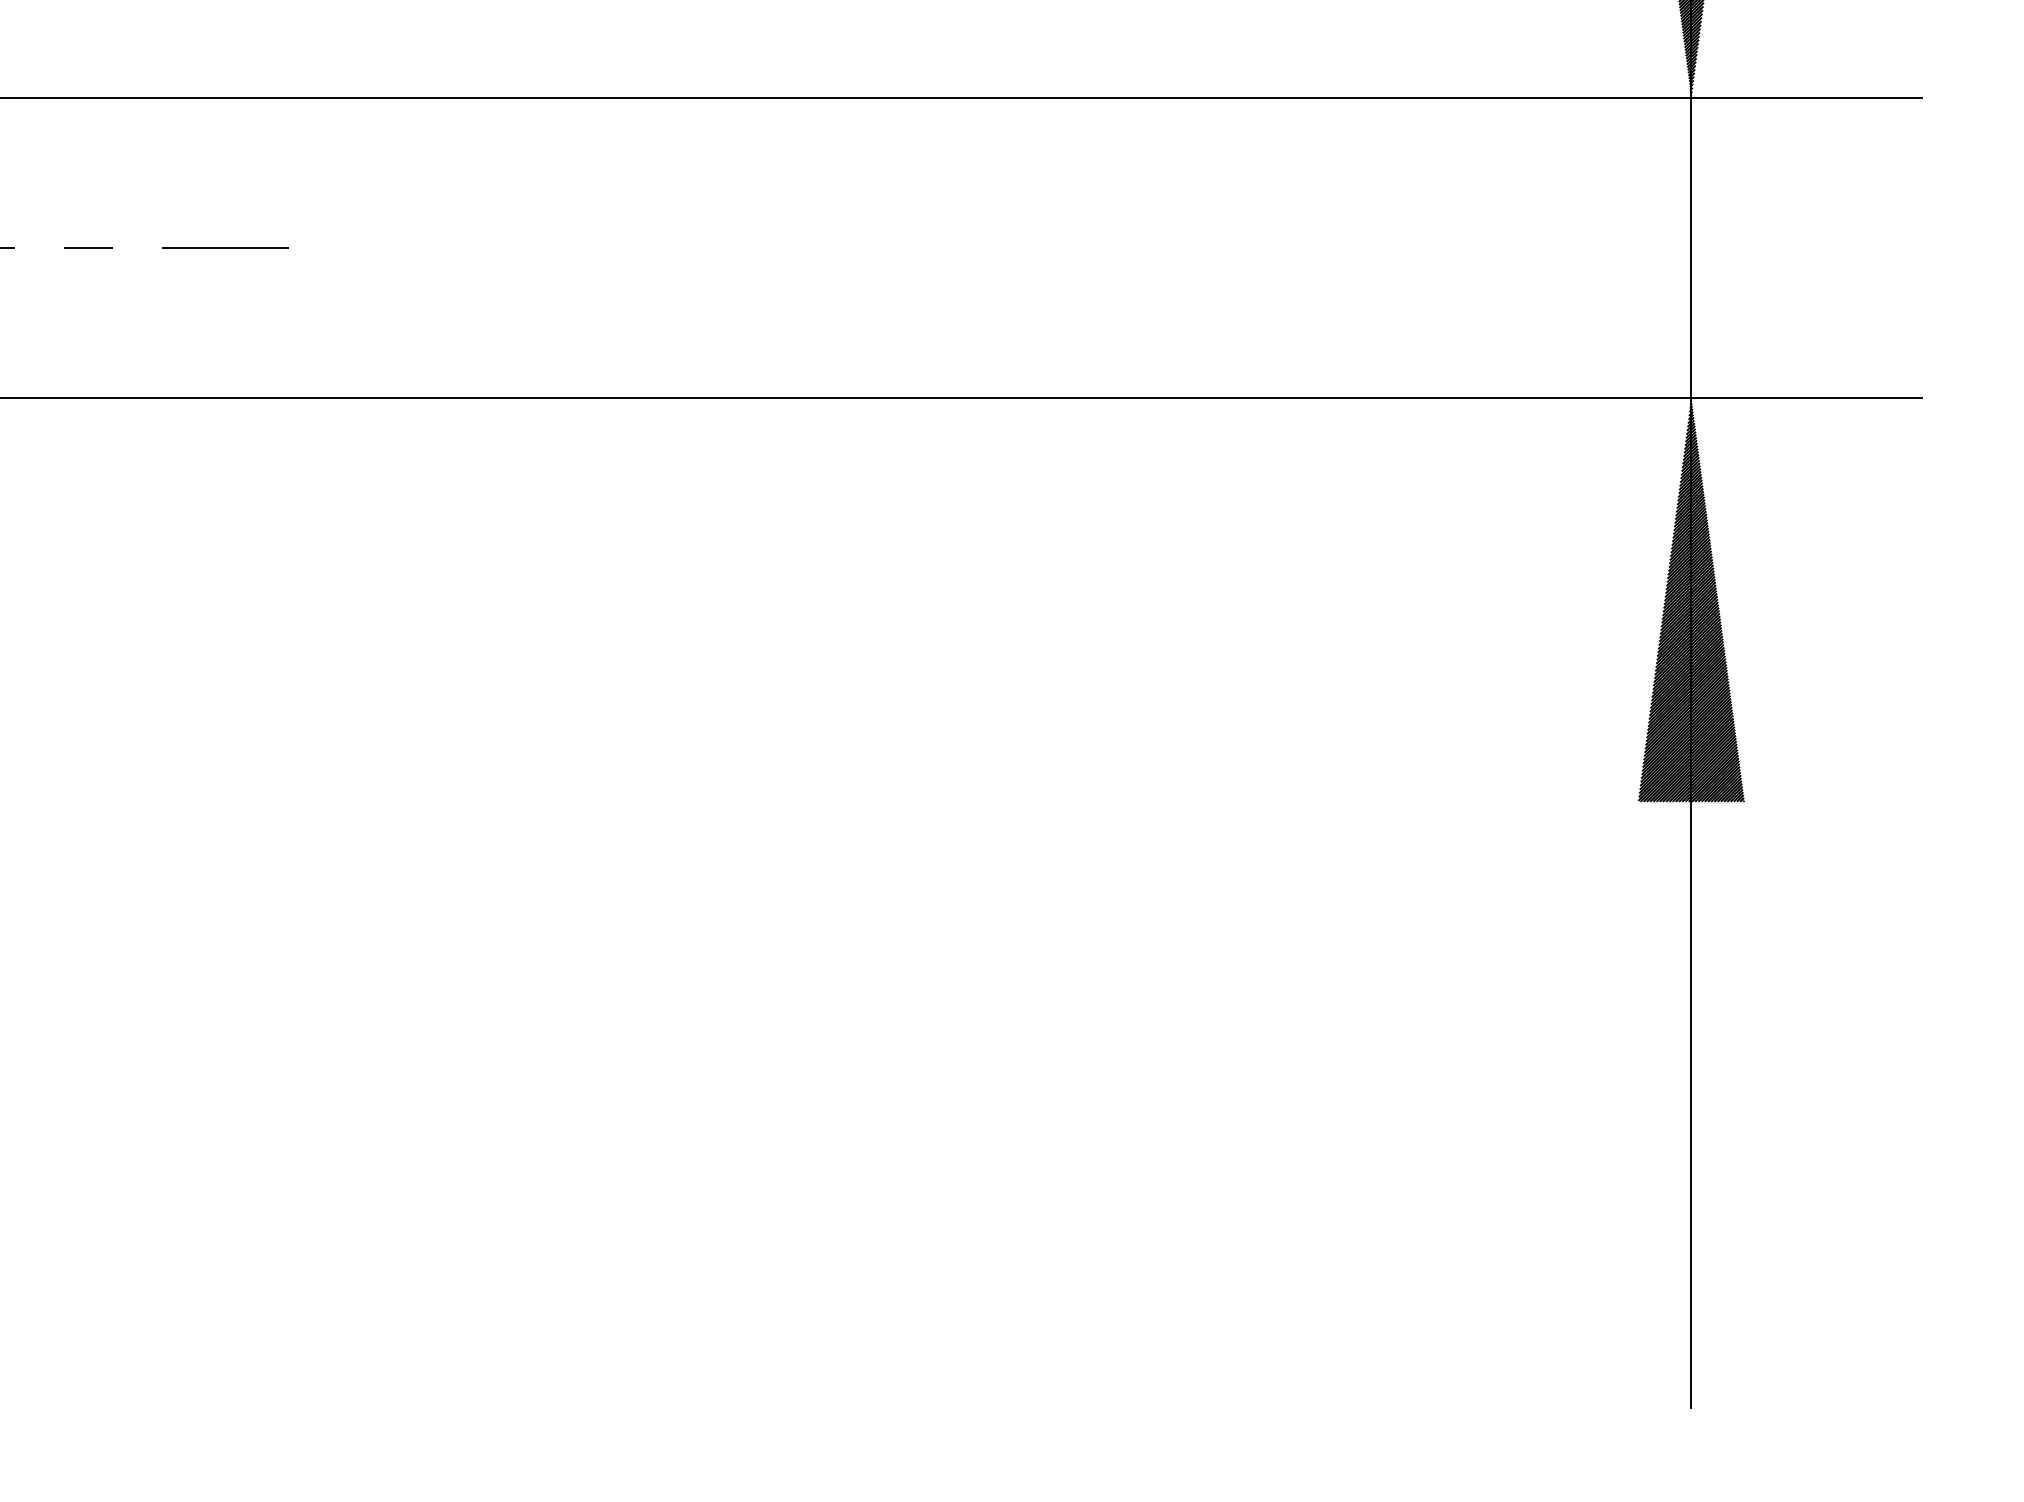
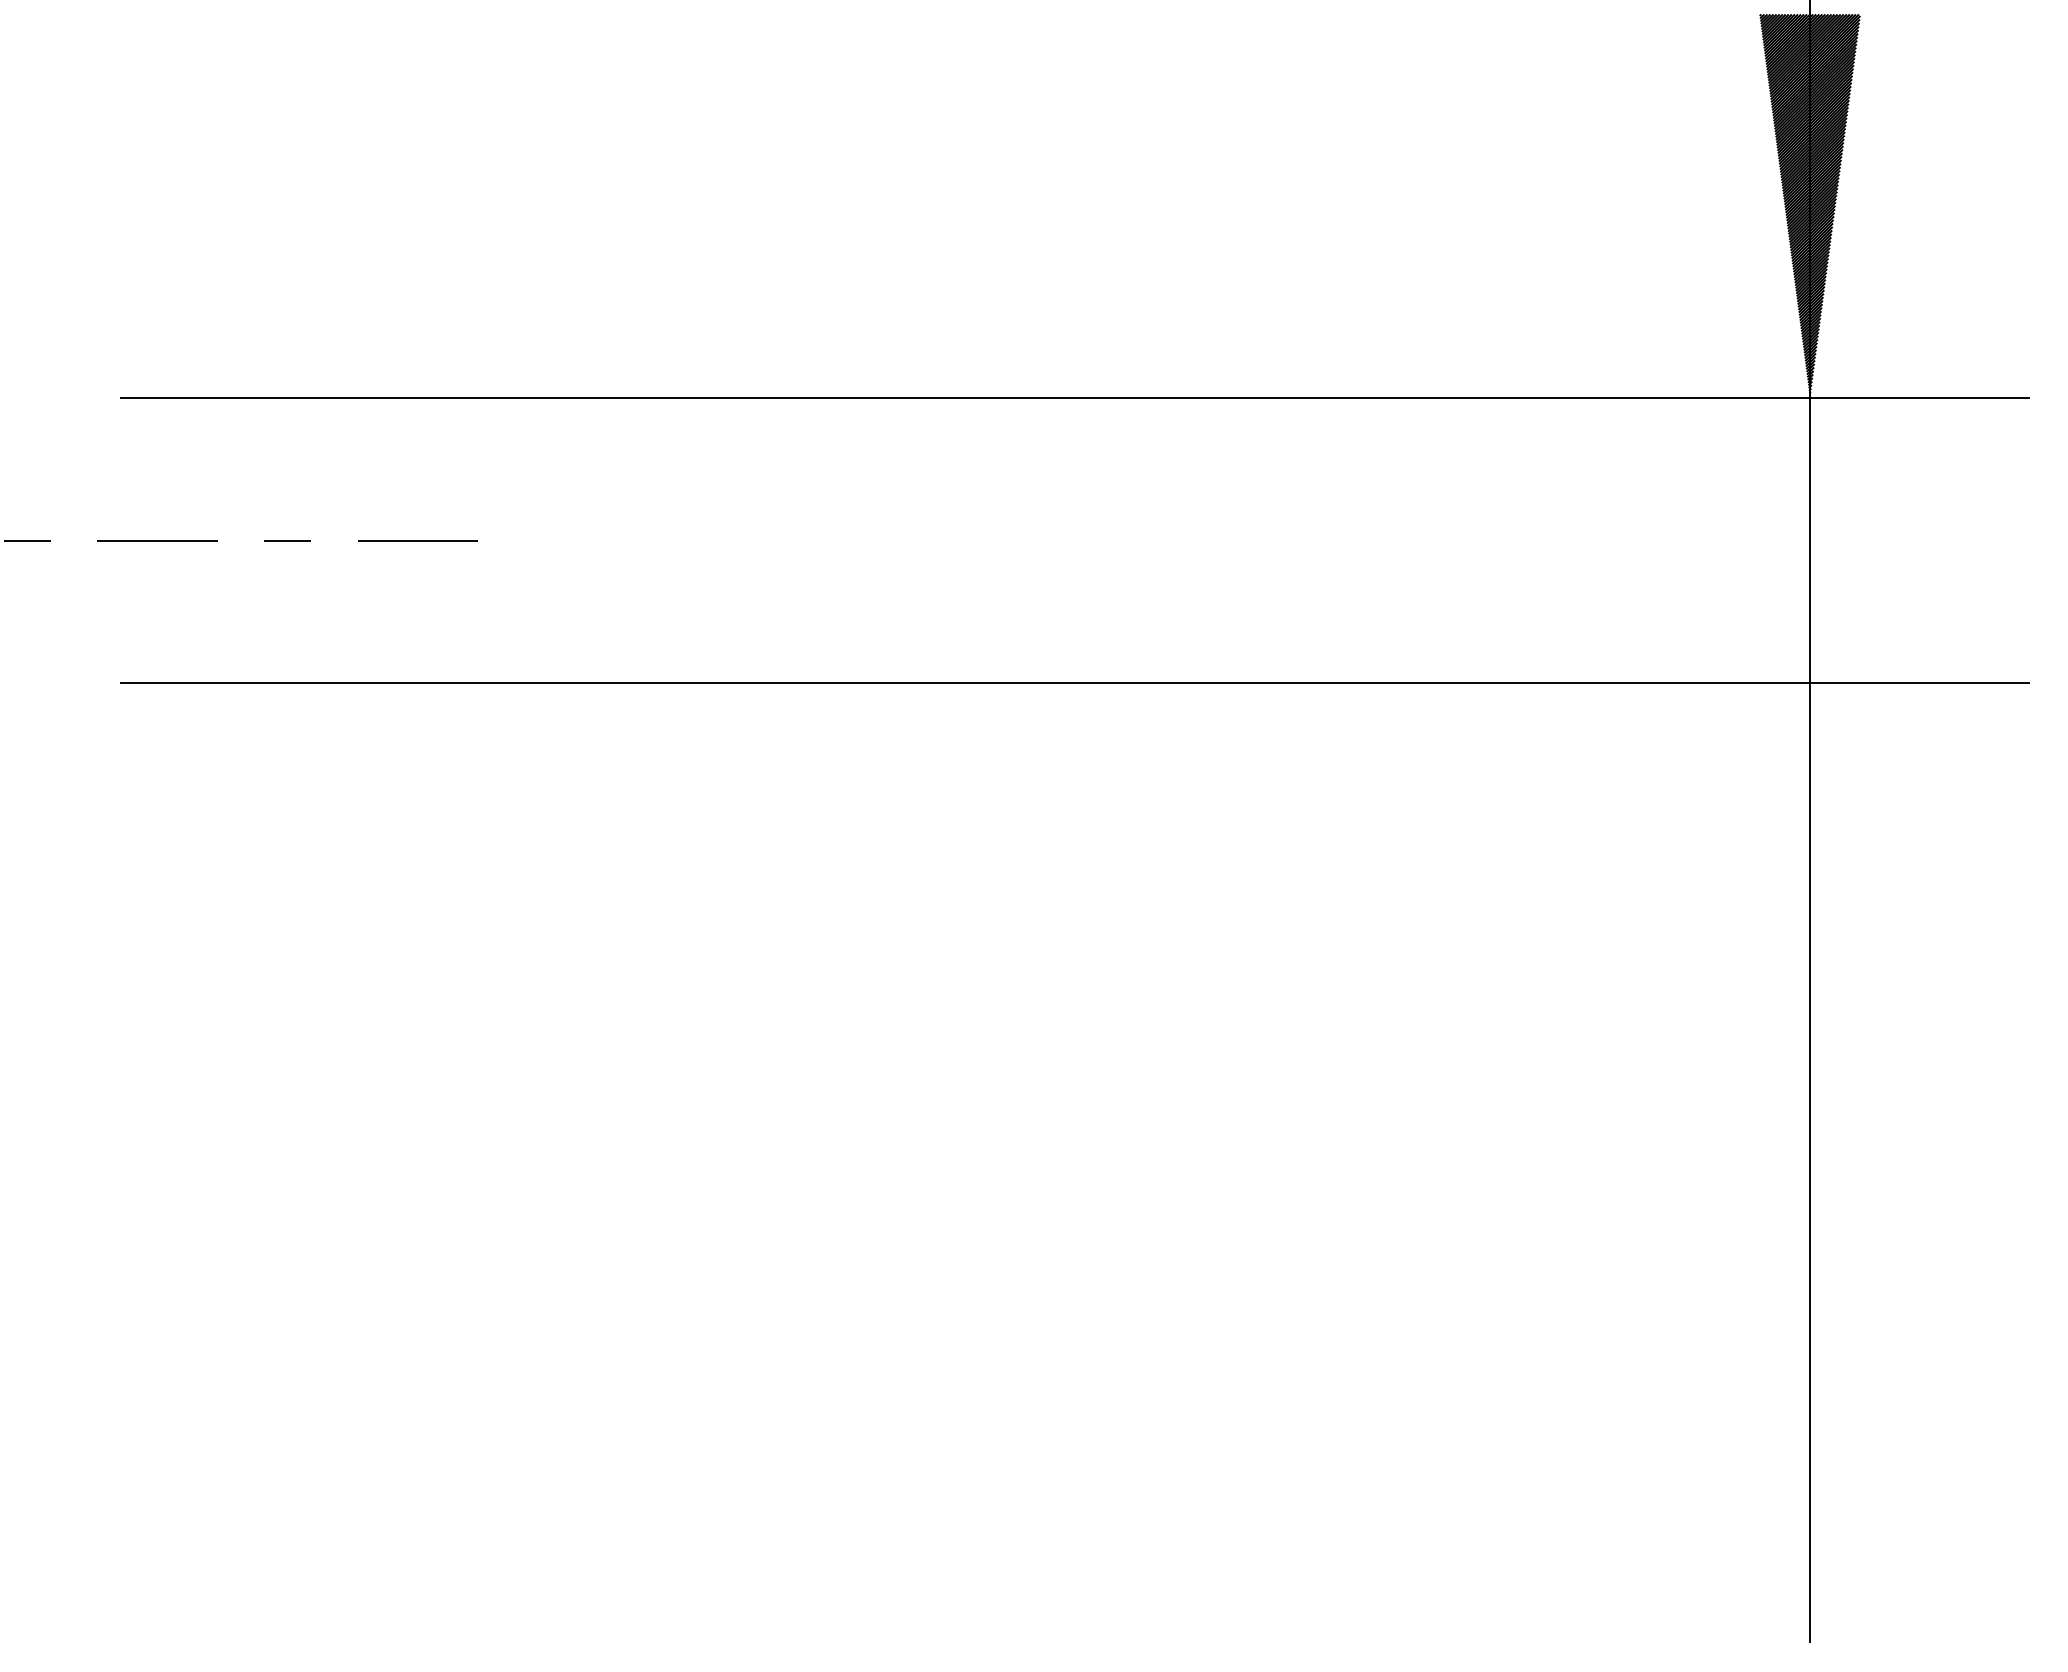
hatch: (1690, 600) -> (1809, 875), removed

